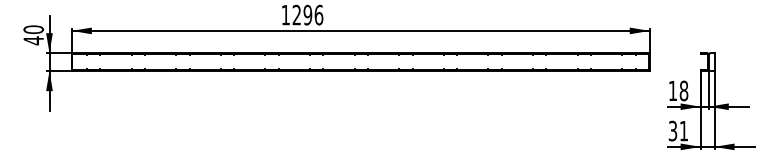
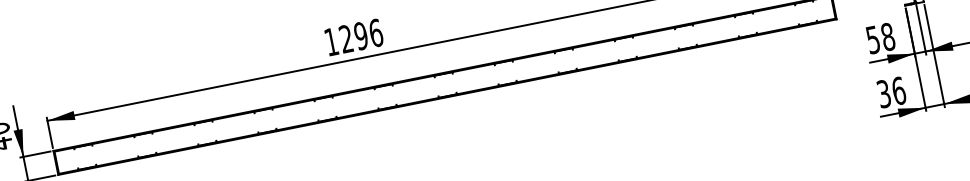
text: (672, 91) -> (872, 40), 18 -> 58
text: (683, 130) -> (898, 90), 31 -> 36

